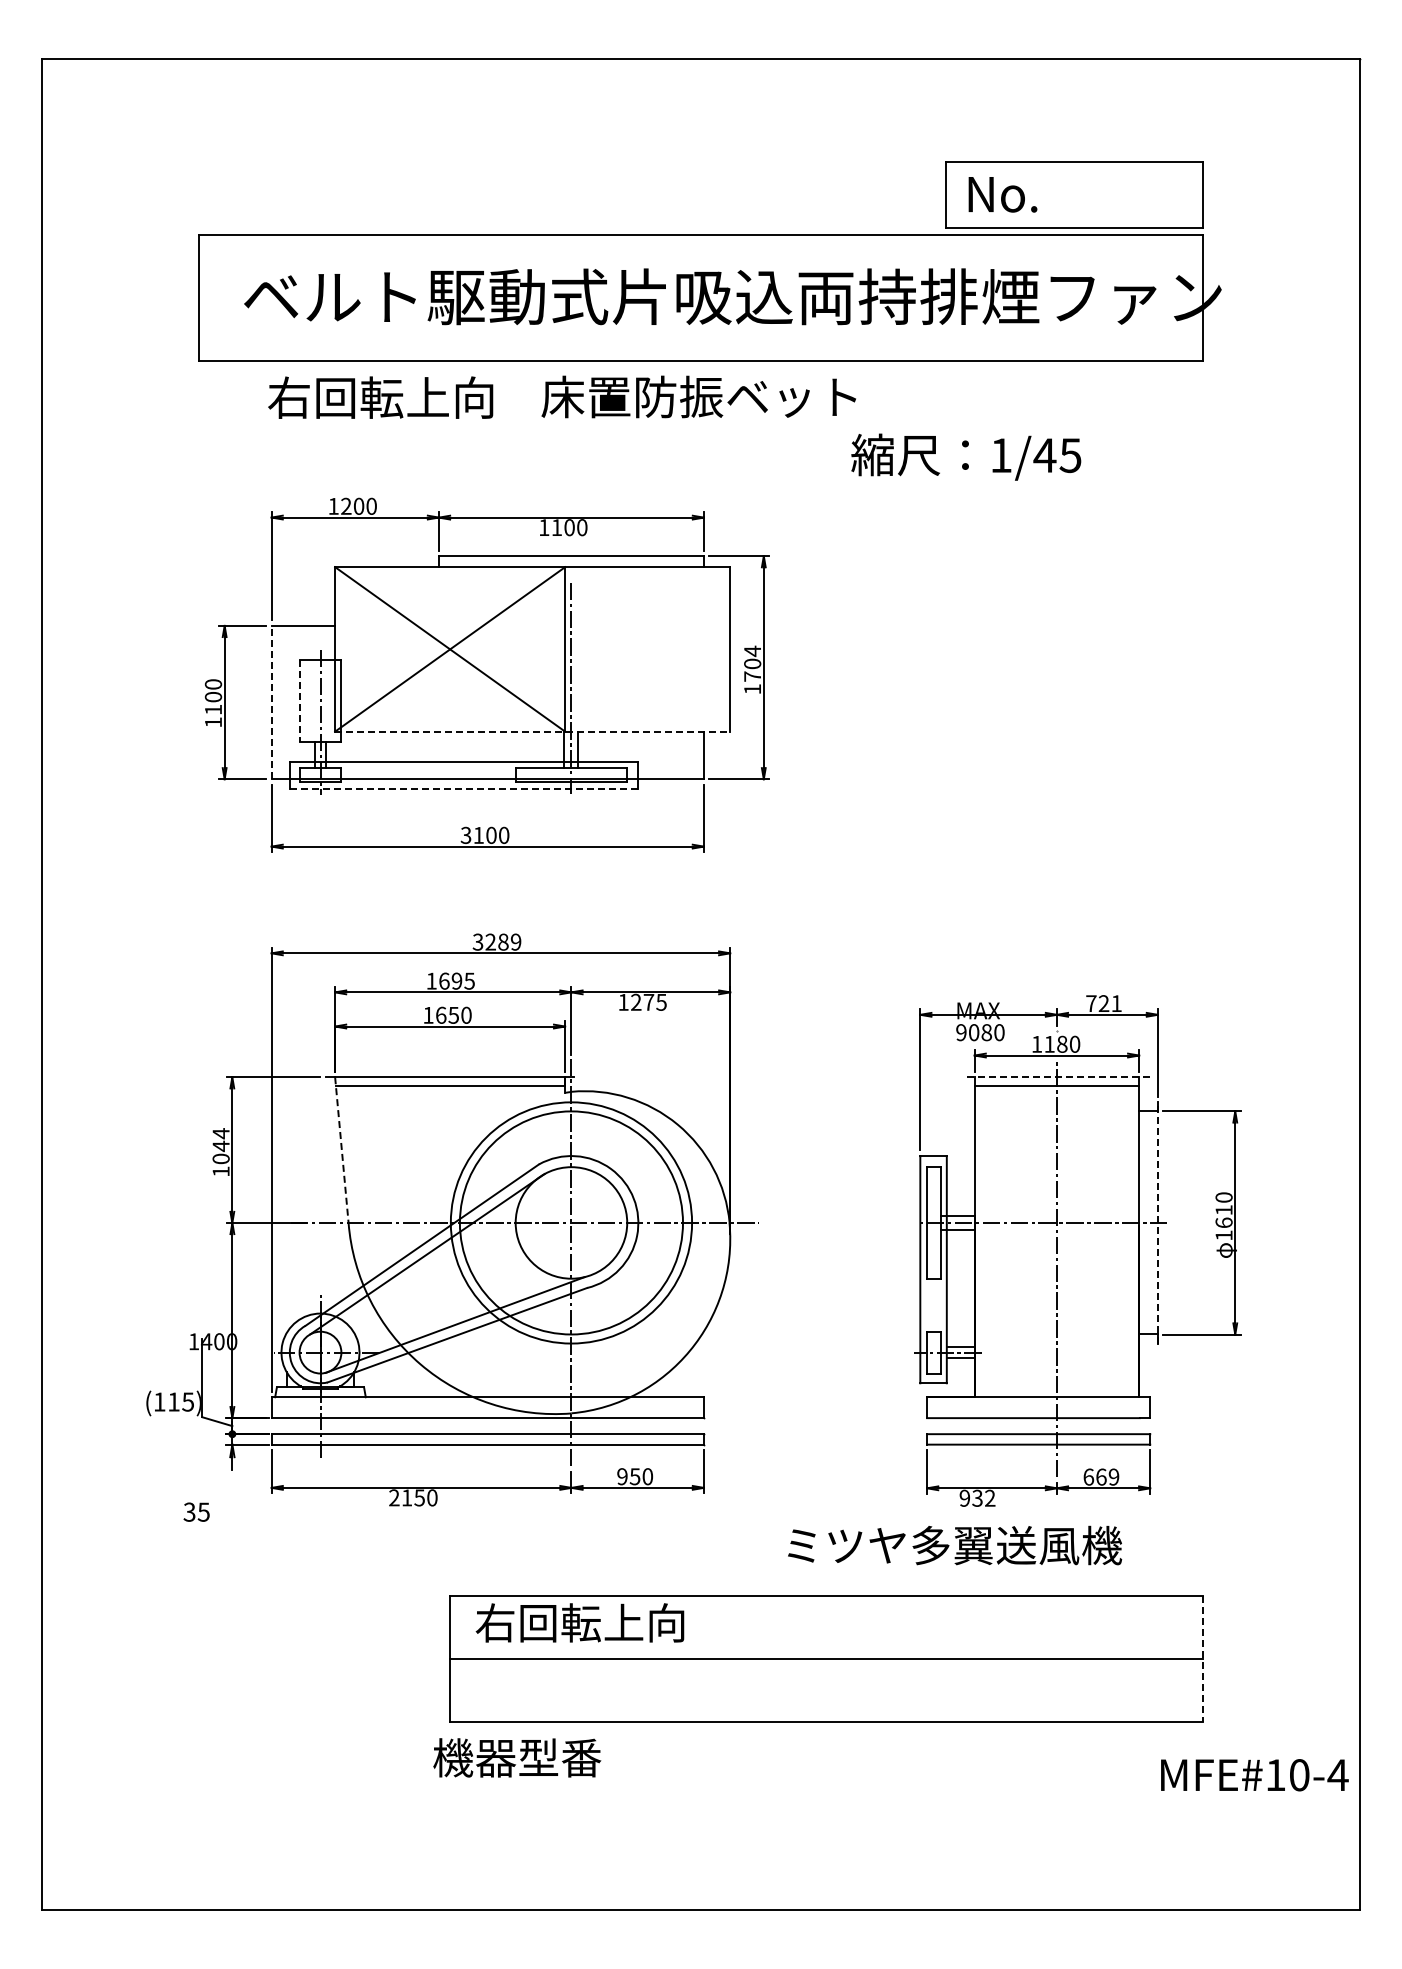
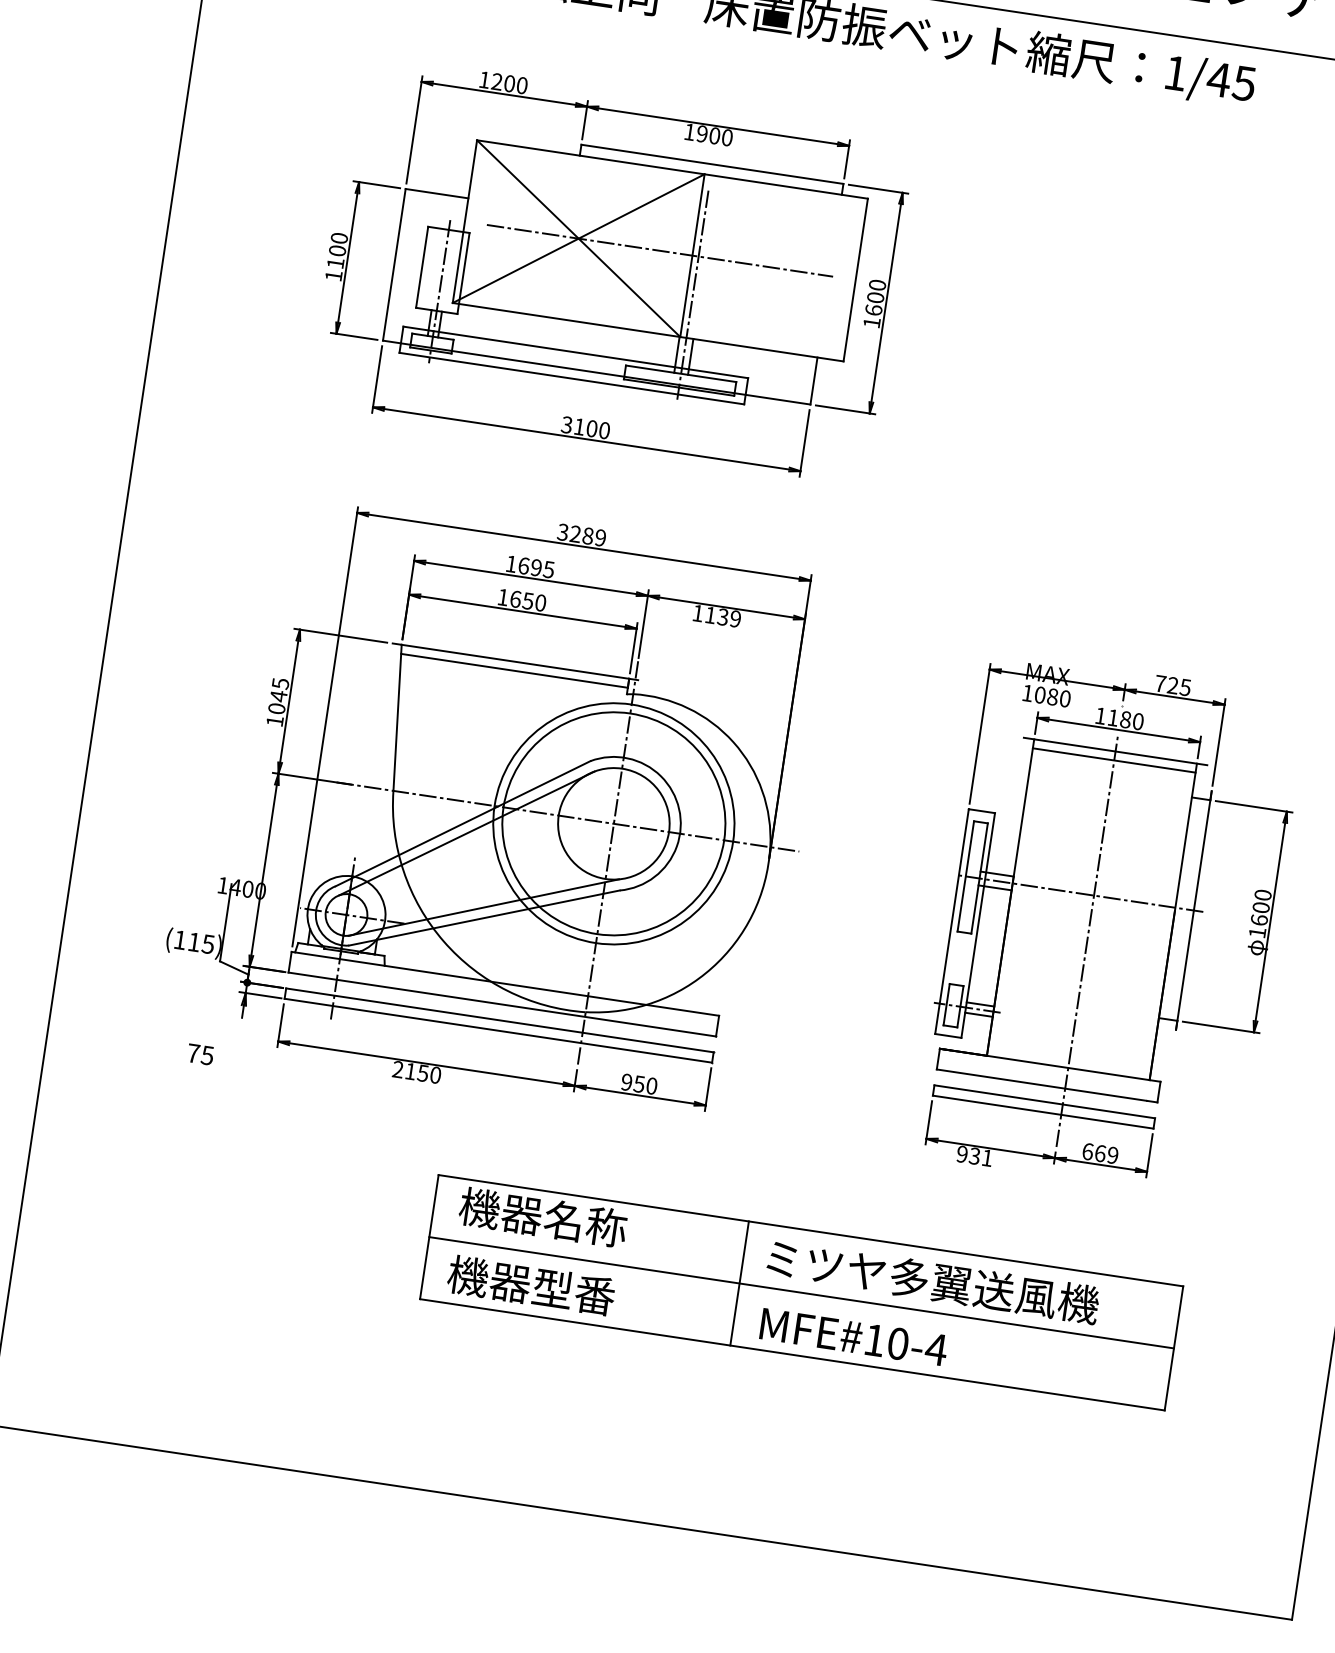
text: (966, 456) -> (1141, 69), moved
text: (556, 527) -> (701, 133), 1100 -> 1900
line: (532, 649) -> (660, 250), added
text: (752, 663) -> (875, 297), 1704 -> 1600
line: (299, 700) -> (422, 266), dashed -> solid
line: (271, 702) -> (394, 264), dashed -> solid
line: (532, 731) -> (647, 332), dashed -> solid
line: (464, 788) -> (572, 378), dashed -> solid
text: (648, 1001) -> (722, 616), 1275 -> 1139
text: (1116, 1003) -> (1185, 687), 721 -> 725
text: (961, 1032) -> (1027, 693), 9080 -> 1080
line: (1056, 1077) -> (1115, 751), dashed -> solid
text: (220, 1133) -> (279, 683), 1044 -> 1045
line: (341, 1150) -> (397, 718), dashed -> solid
text: (1223, 1210) -> (1260, 907), 1610 -> 1600
line: (1157, 1222) -> (1193, 910), dashed -> solid
text: (990, 1497) -> (987, 1157), 932 -> 931
text: (189, 1511) -> (193, 1052), 35 -> 75
text: (955, 1545) -> (933, 1281), moved
text: (579, 1622) -> (562, 1220), 右回転上向 -> 機器名称
line: (763, 1658) -> (739, 1282), added
line: (1202, 1658) -> (1173, 1347), dashed -> solid
text: (517, 1757) -> (531, 1285), moved
text: (1254, 1775) -> (853, 1337), moved

